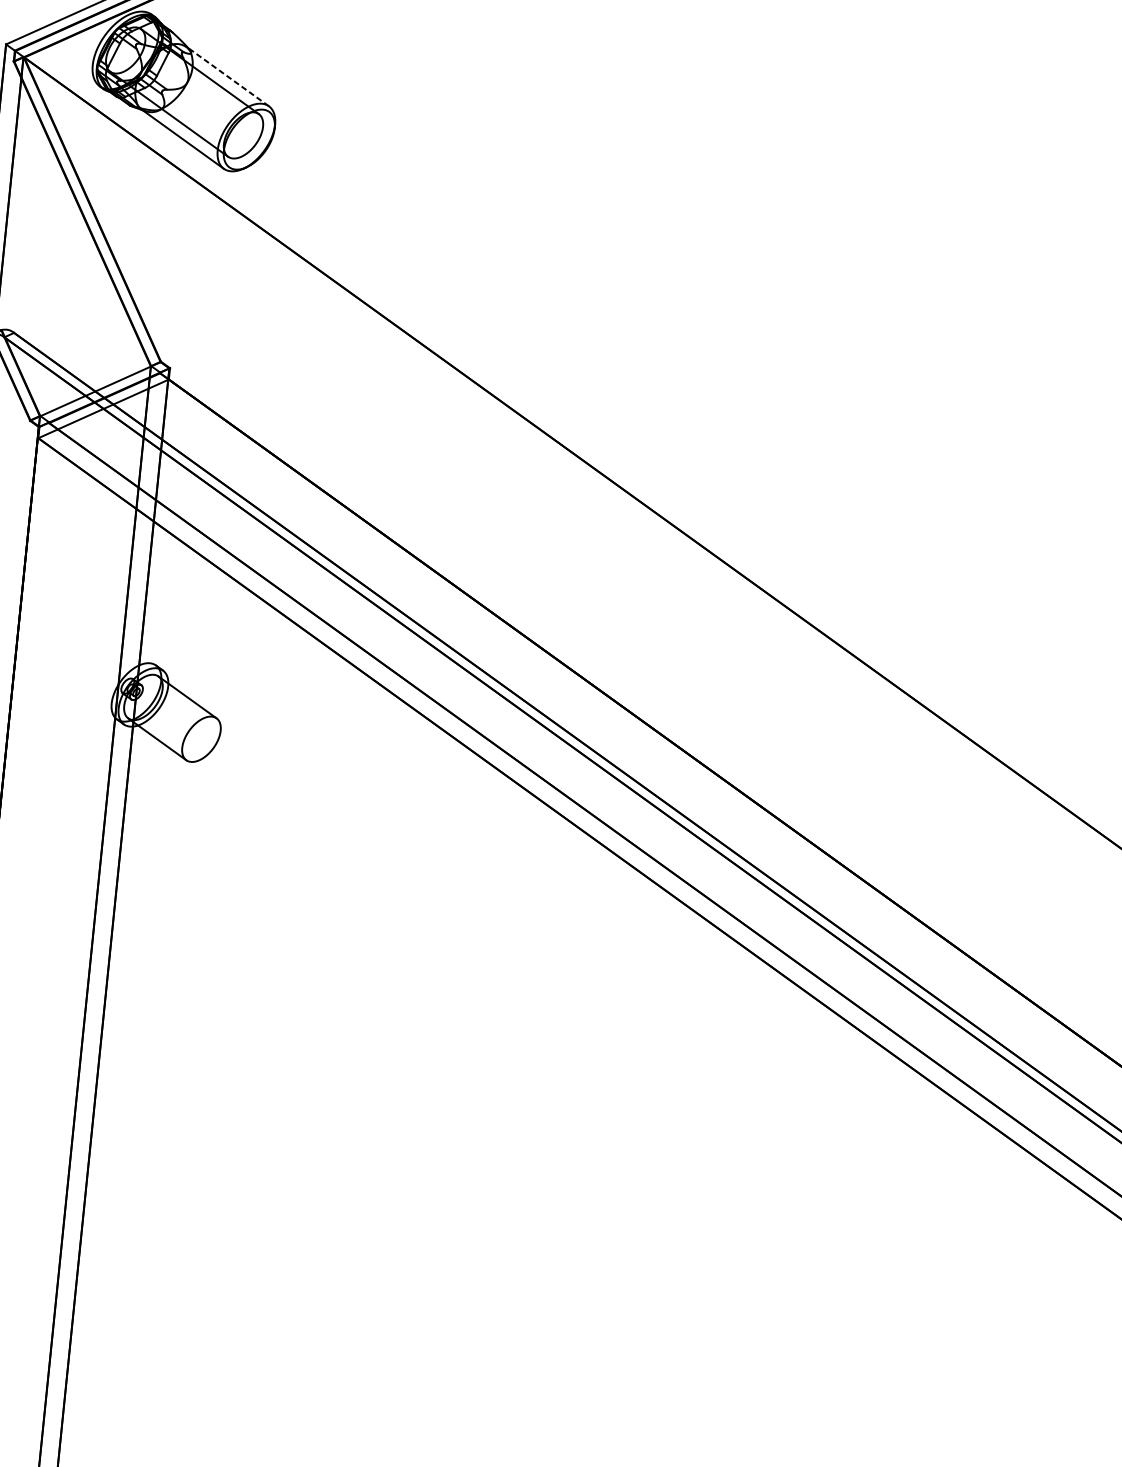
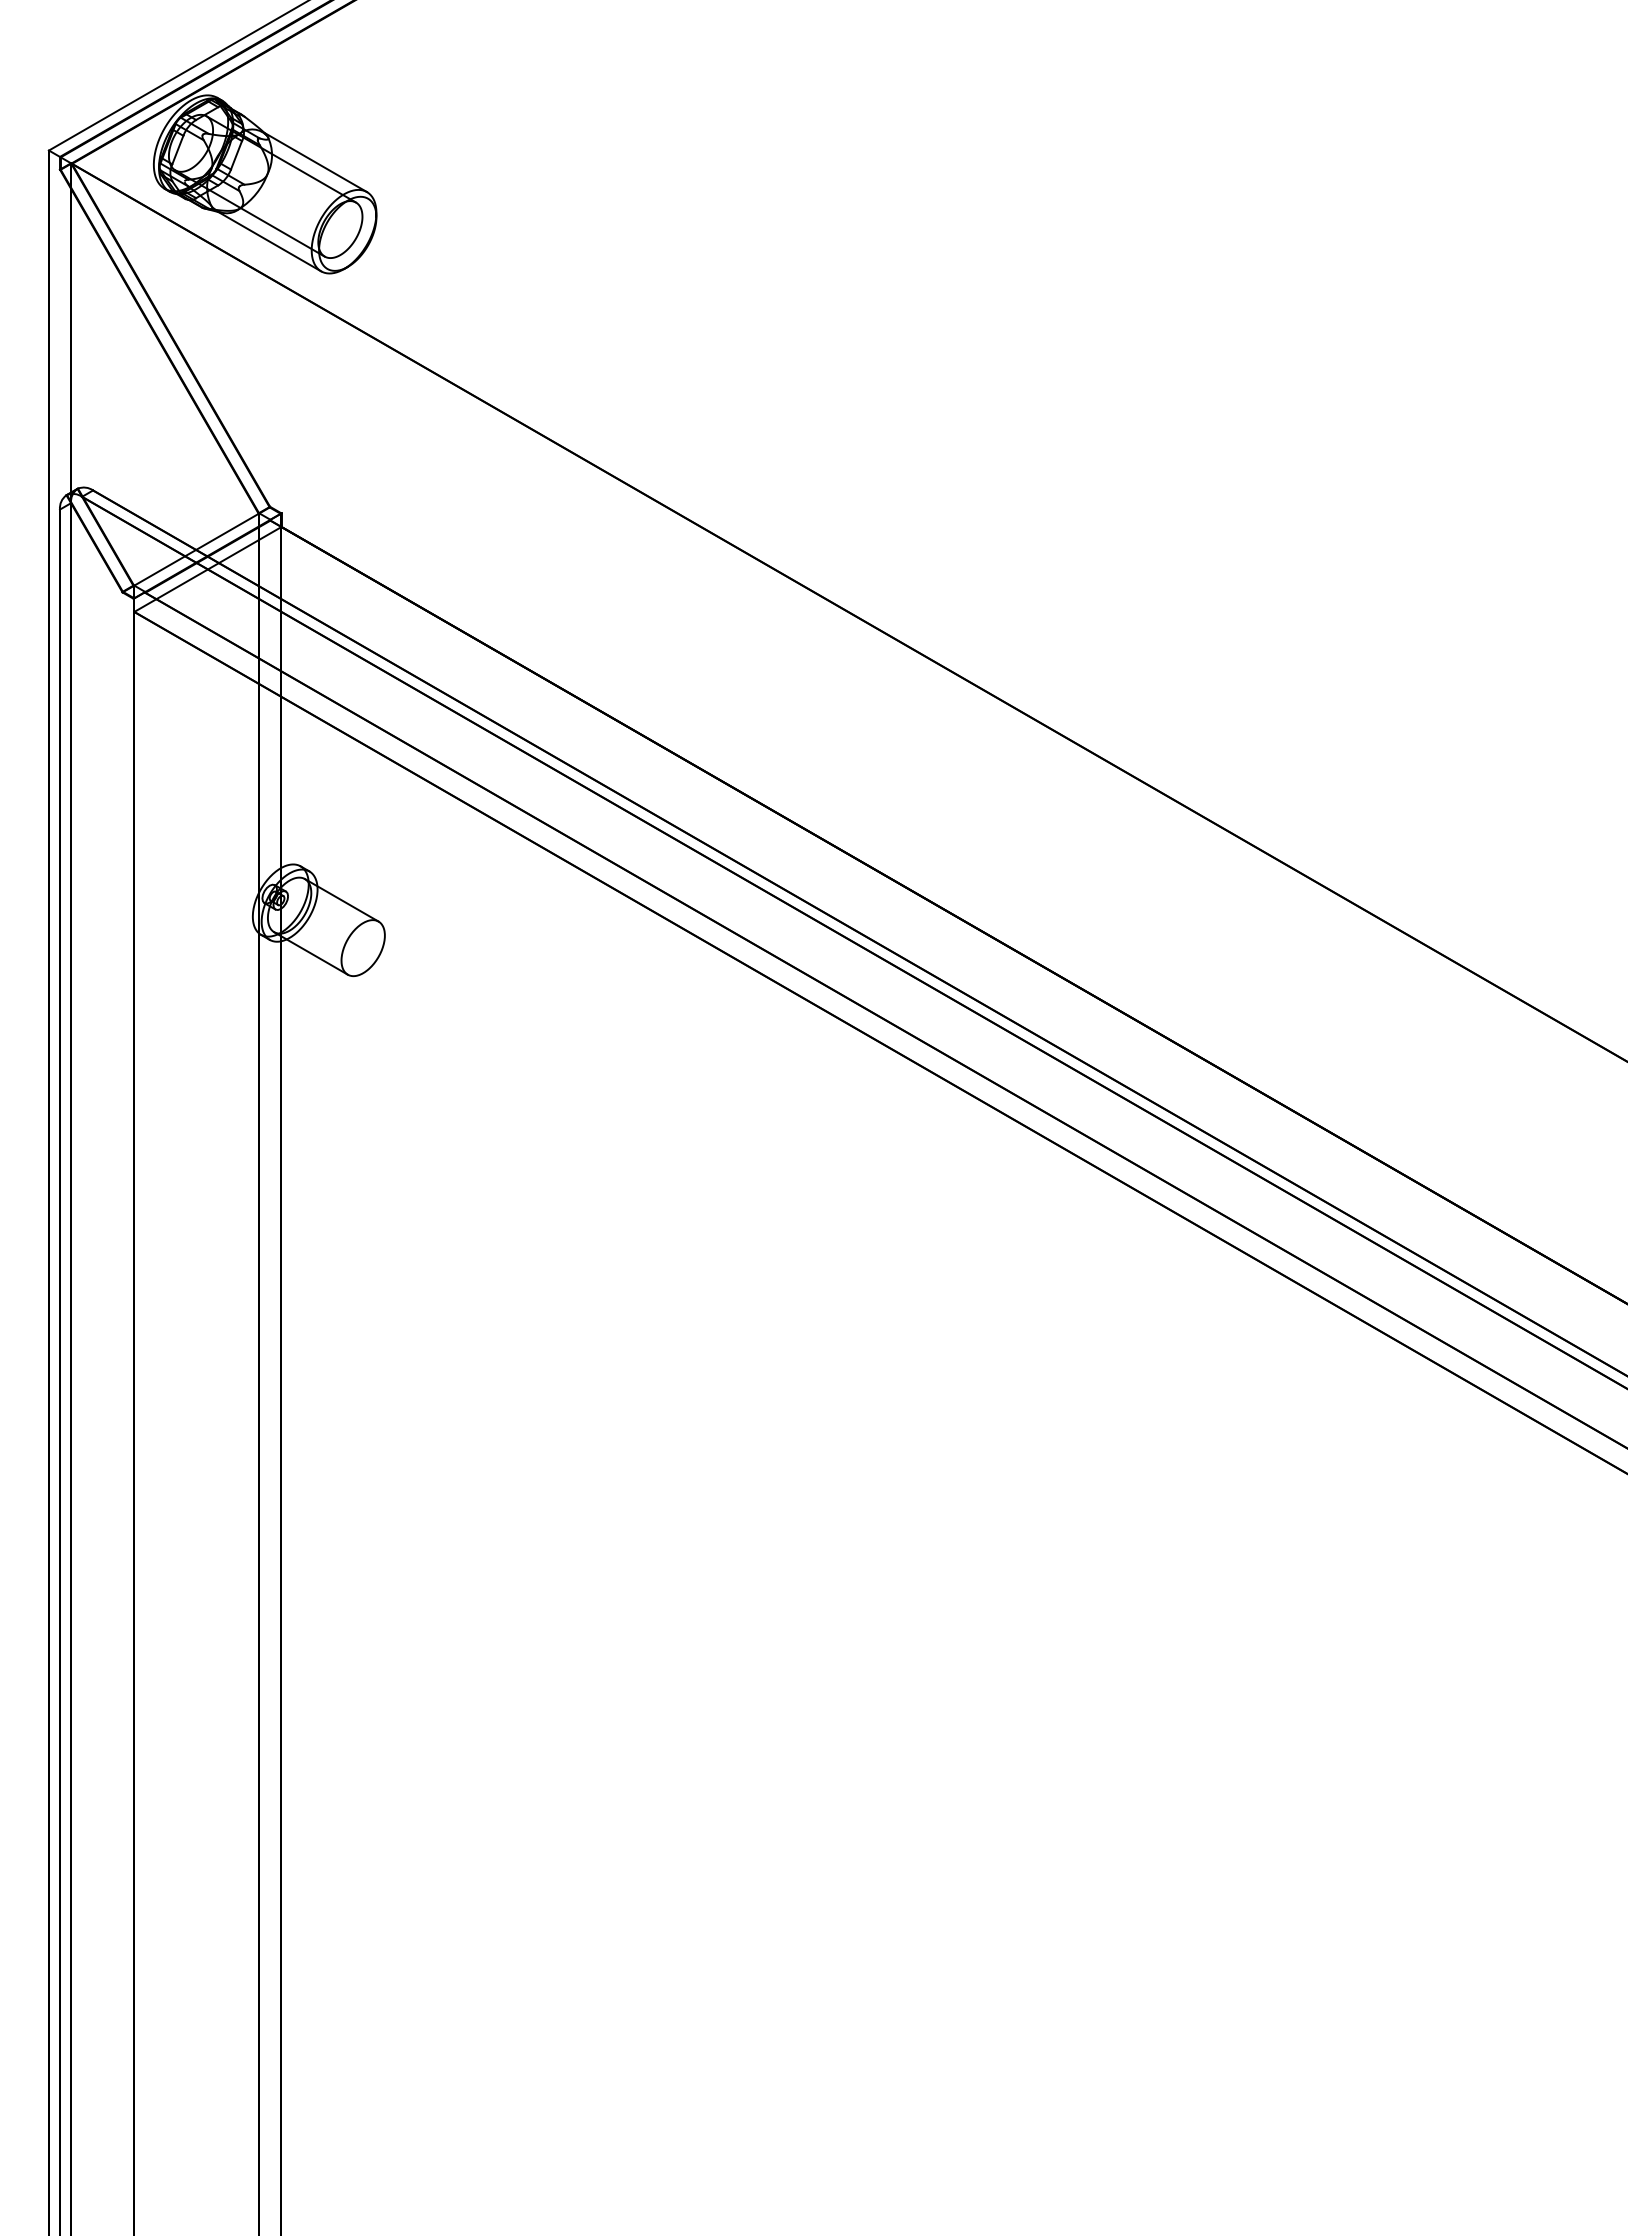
line: (227, 76) -> (314, 161), dashed -> solid

